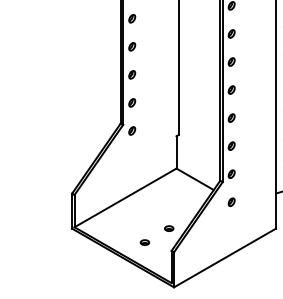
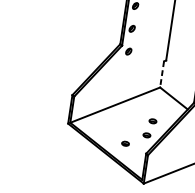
line: (176, 152) -> (162, 74), solid -> dashed
part: (173, 210) -> (152, 121), added

